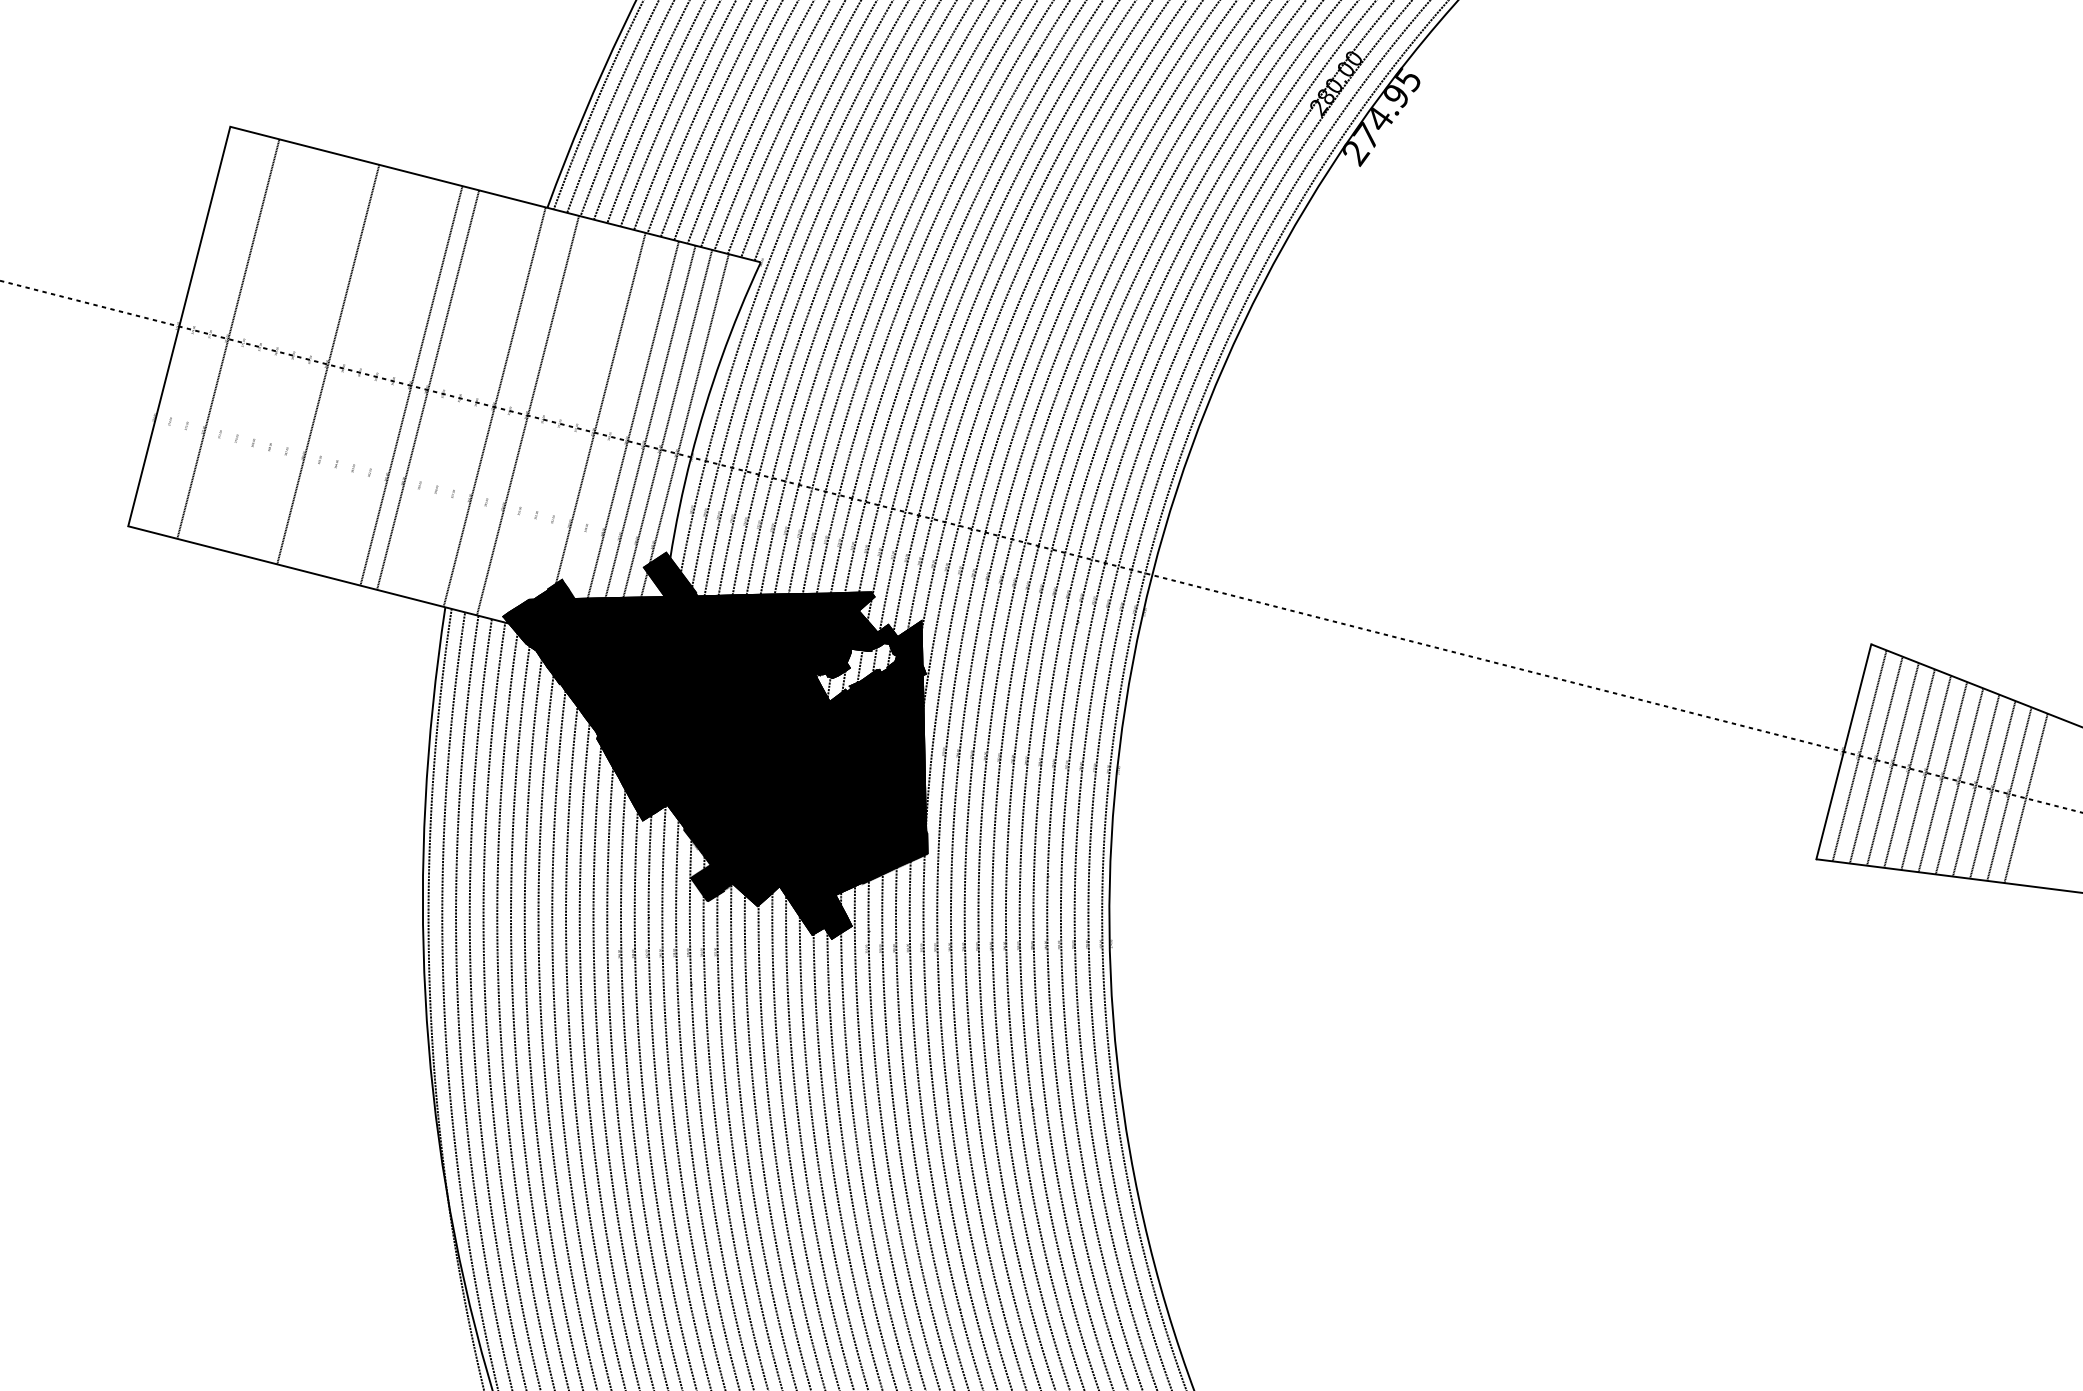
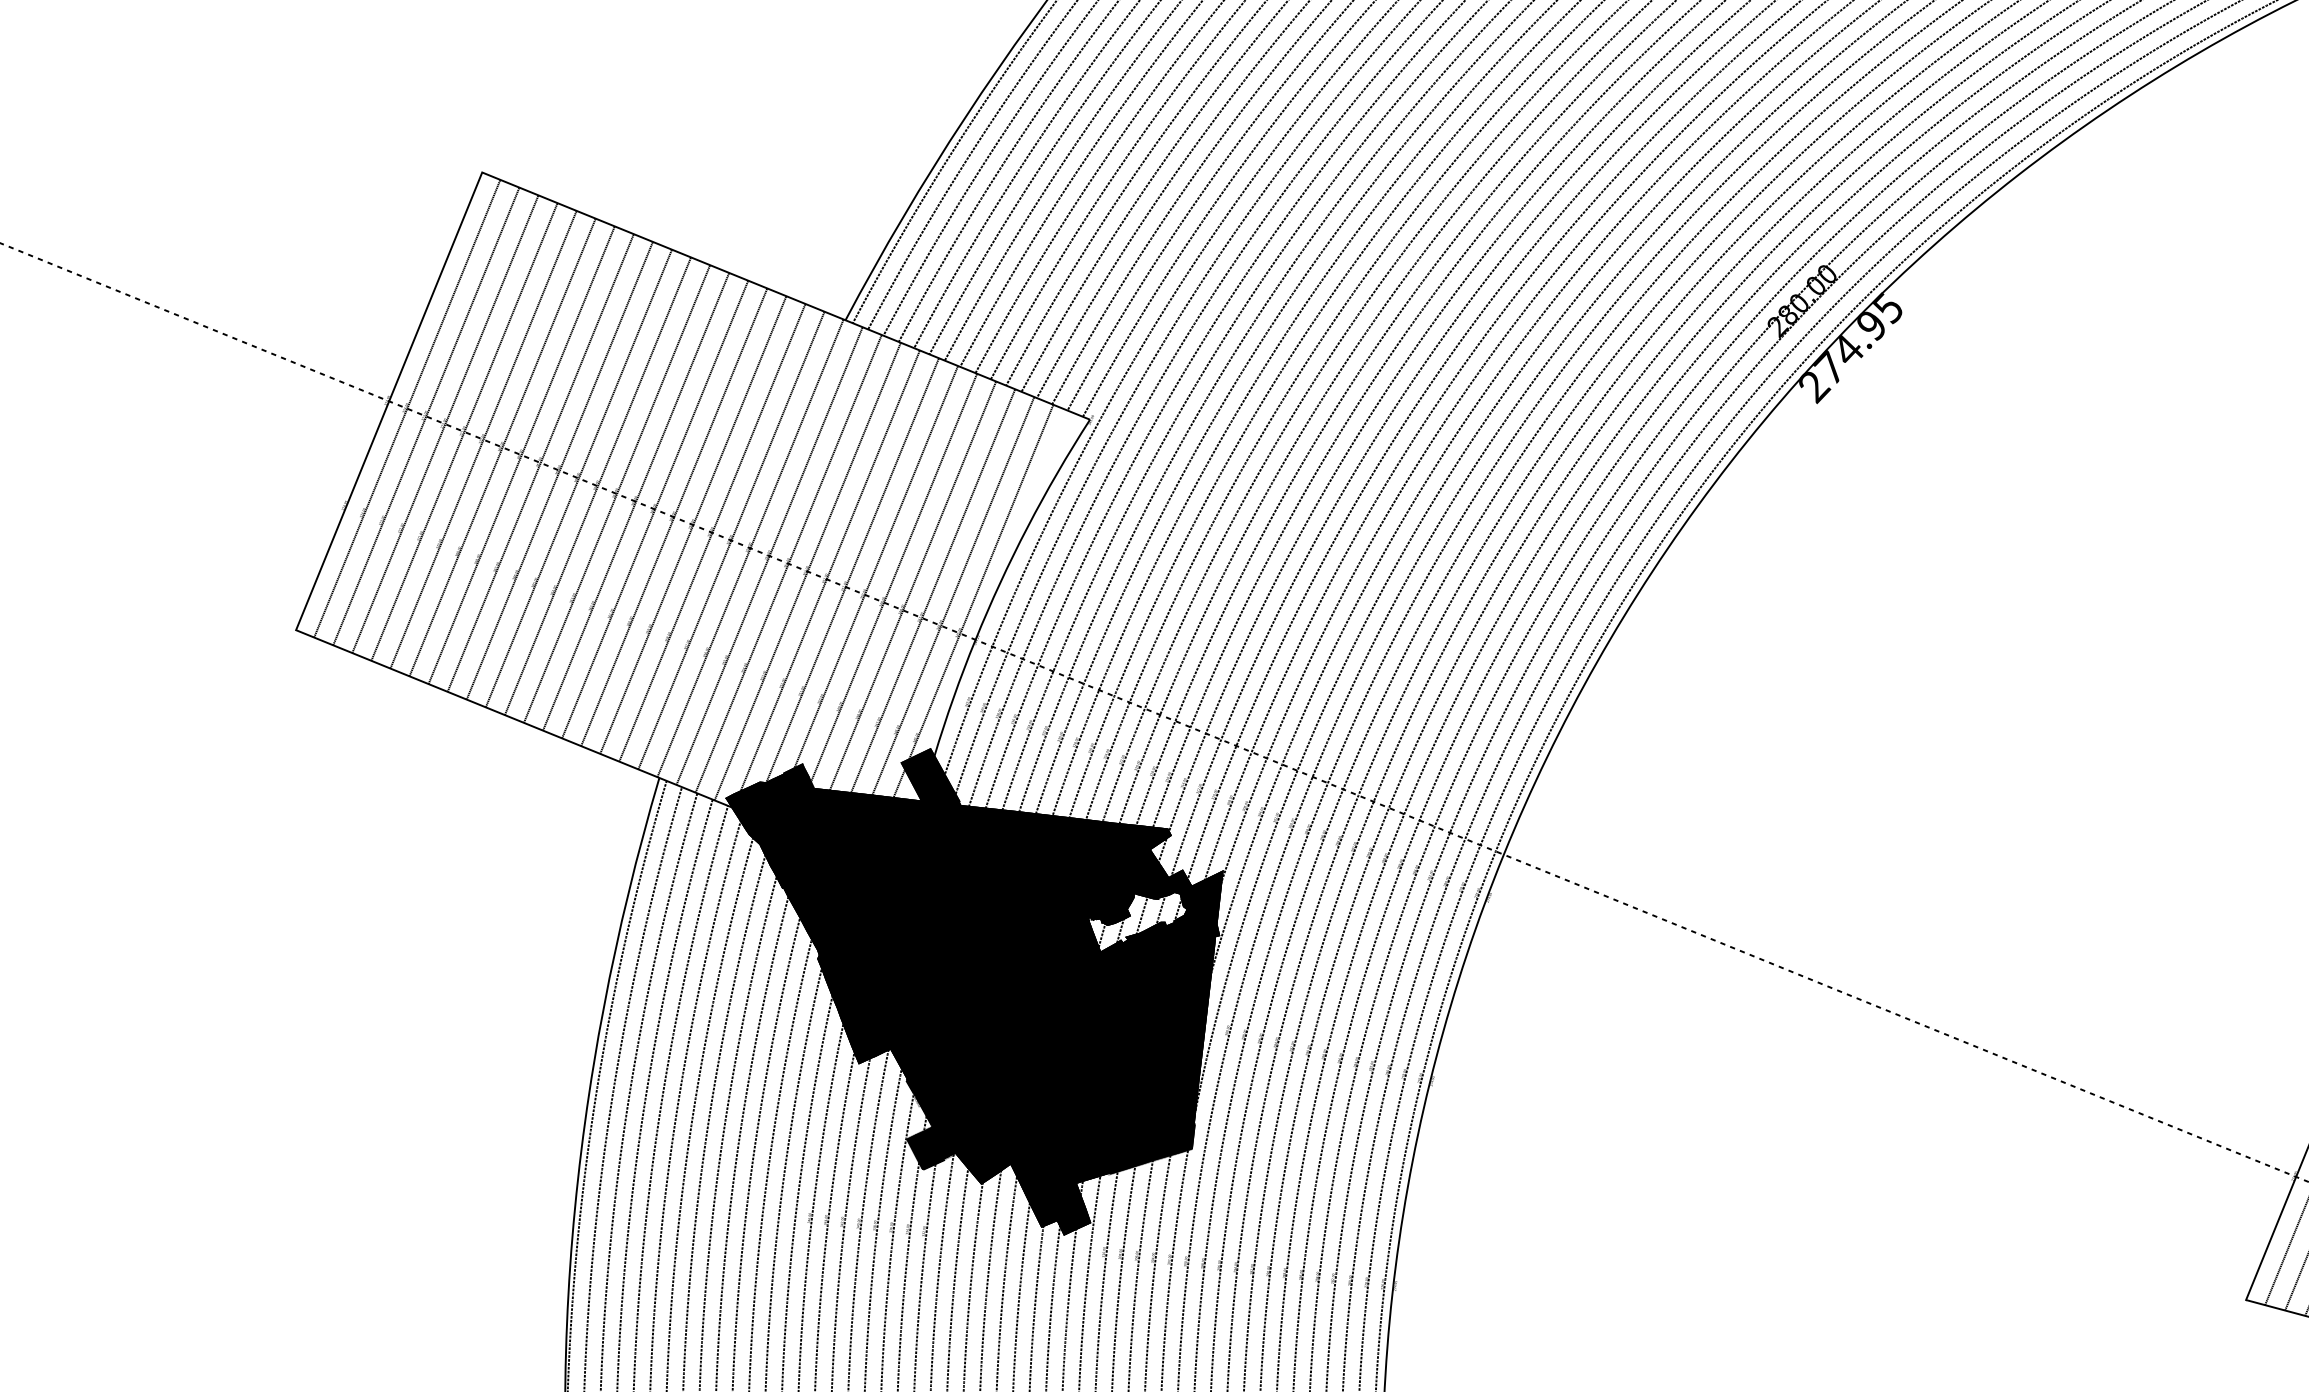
line: (195, 330) -> (407, 408), added
line: (211, 334) -> (426, 416), added
line: (245, 343) -> (465, 432), added
line: (261, 347) -> (483, 439), added
line: (278, 351) -> (502, 447), added
line: (294, 355) -> (521, 454), added
line: (311, 360) -> (540, 463), added
line: (344, 368) -> (578, 478), added
line: (361, 372) -> (598, 485), added
line: (378, 377) -> (617, 494), added
line: (394, 381) -> (635, 501), added
line: (444, 394) -> (692, 525), added
line: (461, 398) -> (712, 532), added
line: (478, 402) -> (732, 540), added
line: (511, 411) -> (769, 556), added
line: (544, 419) -> (807, 571), added
line: (561, 423) -> (827, 578), added
line: (577, 428) -> (845, 587), added
line: (611, 436) -> (884, 602), added

